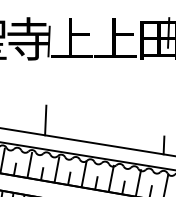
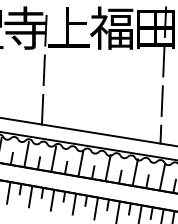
text: (114, 38) -> (111, 27), 上 -> 福
line: (166, 72) -> (163, 61), added
line: (46, 80) -> (43, 69), added
line: (164, 111) -> (161, 100), added

